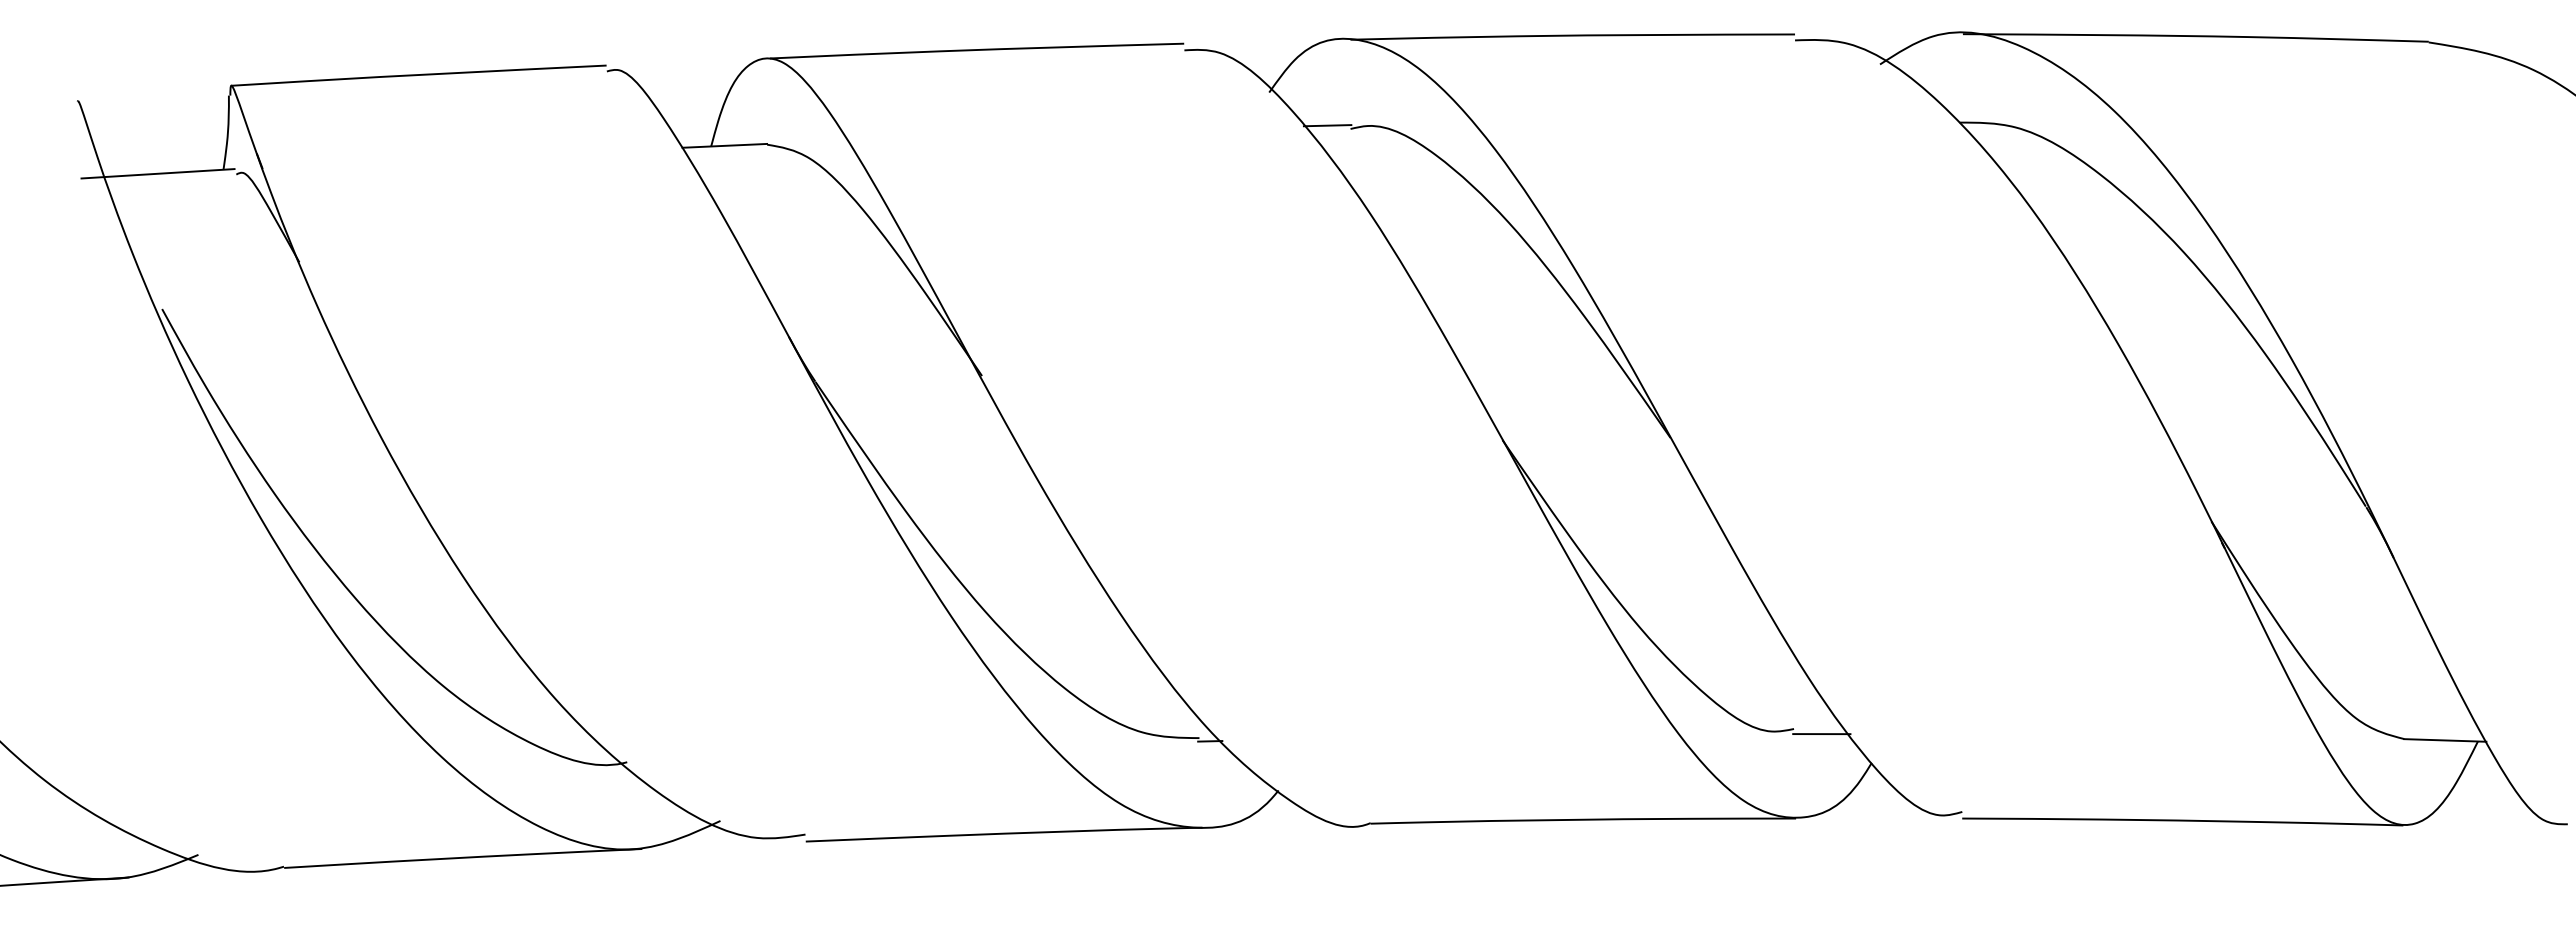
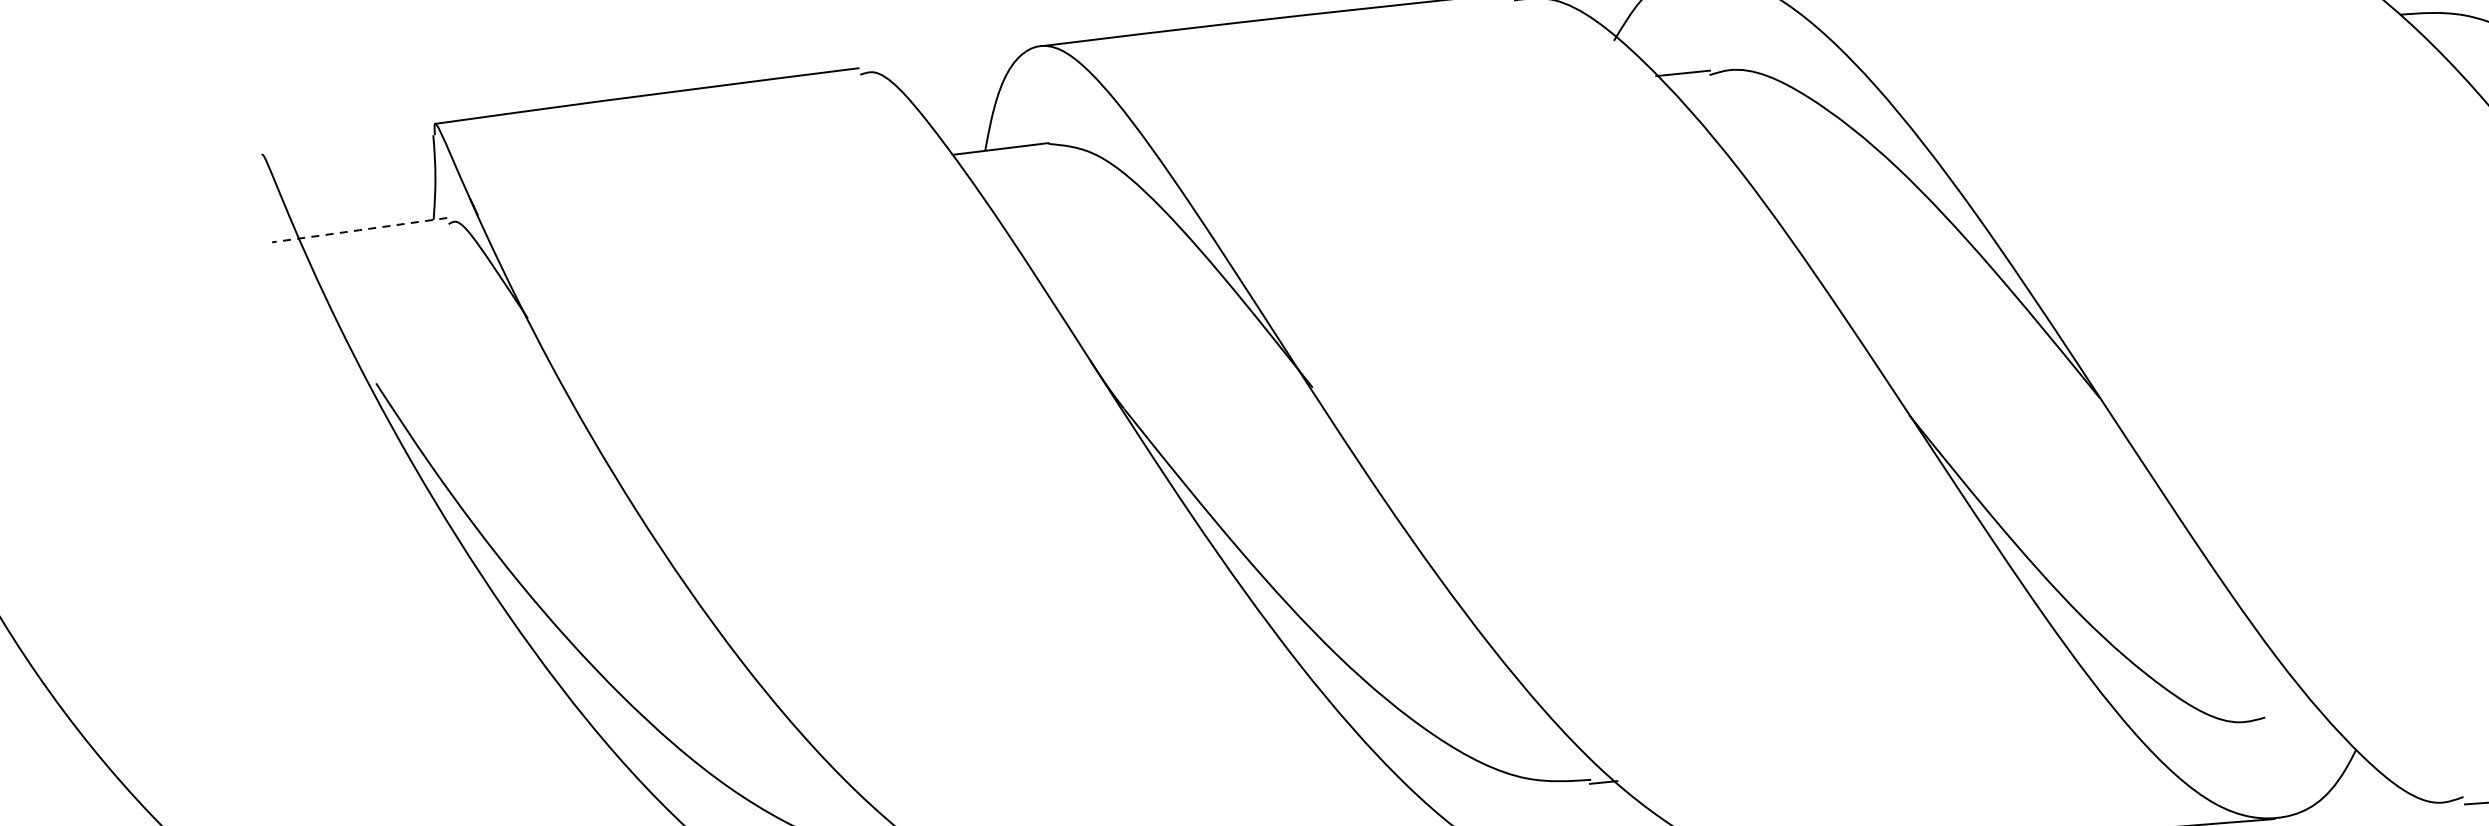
line: (158, 173) -> (360, 229), solid -> dashed
line: (1821, 734) -> (2296, 721), removed

